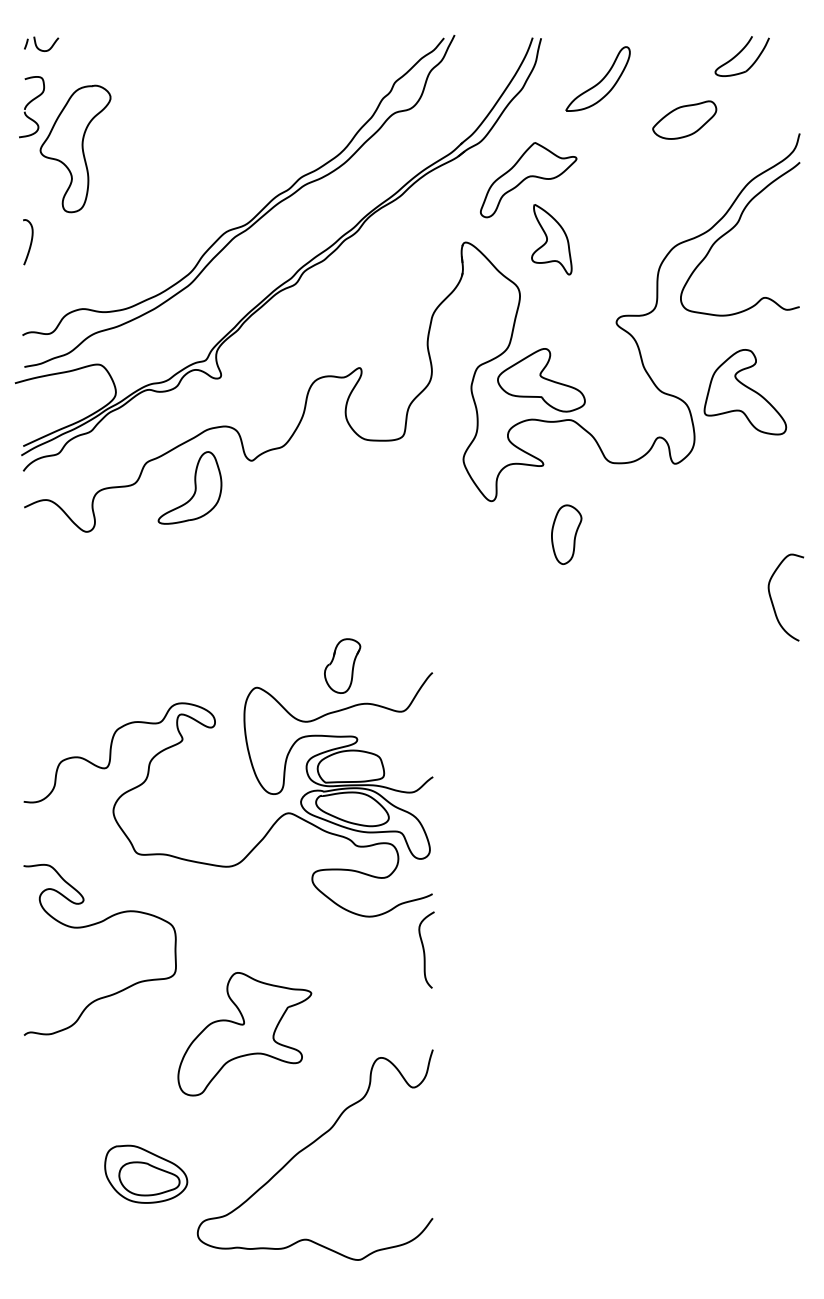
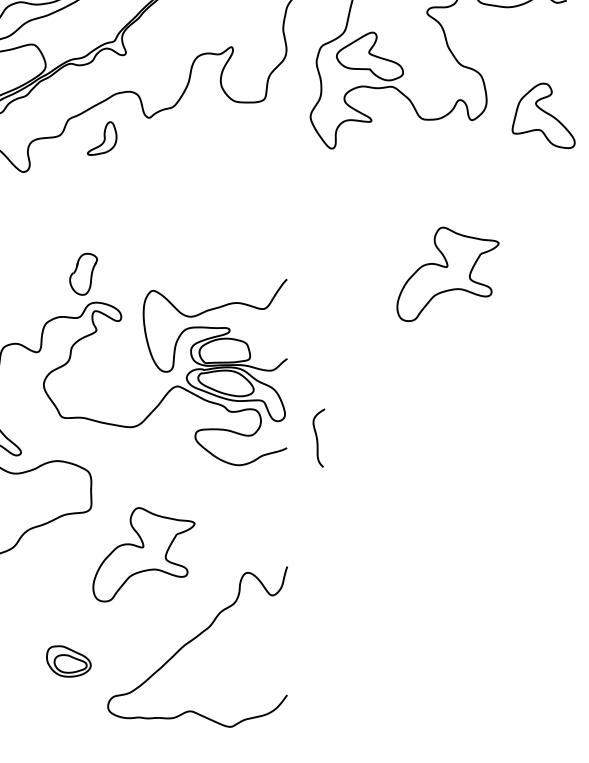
part: (745, 392) -> (543, 116), moved
part: (189, 487) -> (101, 138), size x0.6
part: (566, 534) -> (389, 174), removed
curve: (772, 599) -> (546, 223), removed
part: (342, 665) -> (83, 273), moved
part: (643, 666) -> (447, 274), added
curve: (424, 949) -> (317, 437), moved
part: (146, 1173) -> (69, 660), size x0.7

